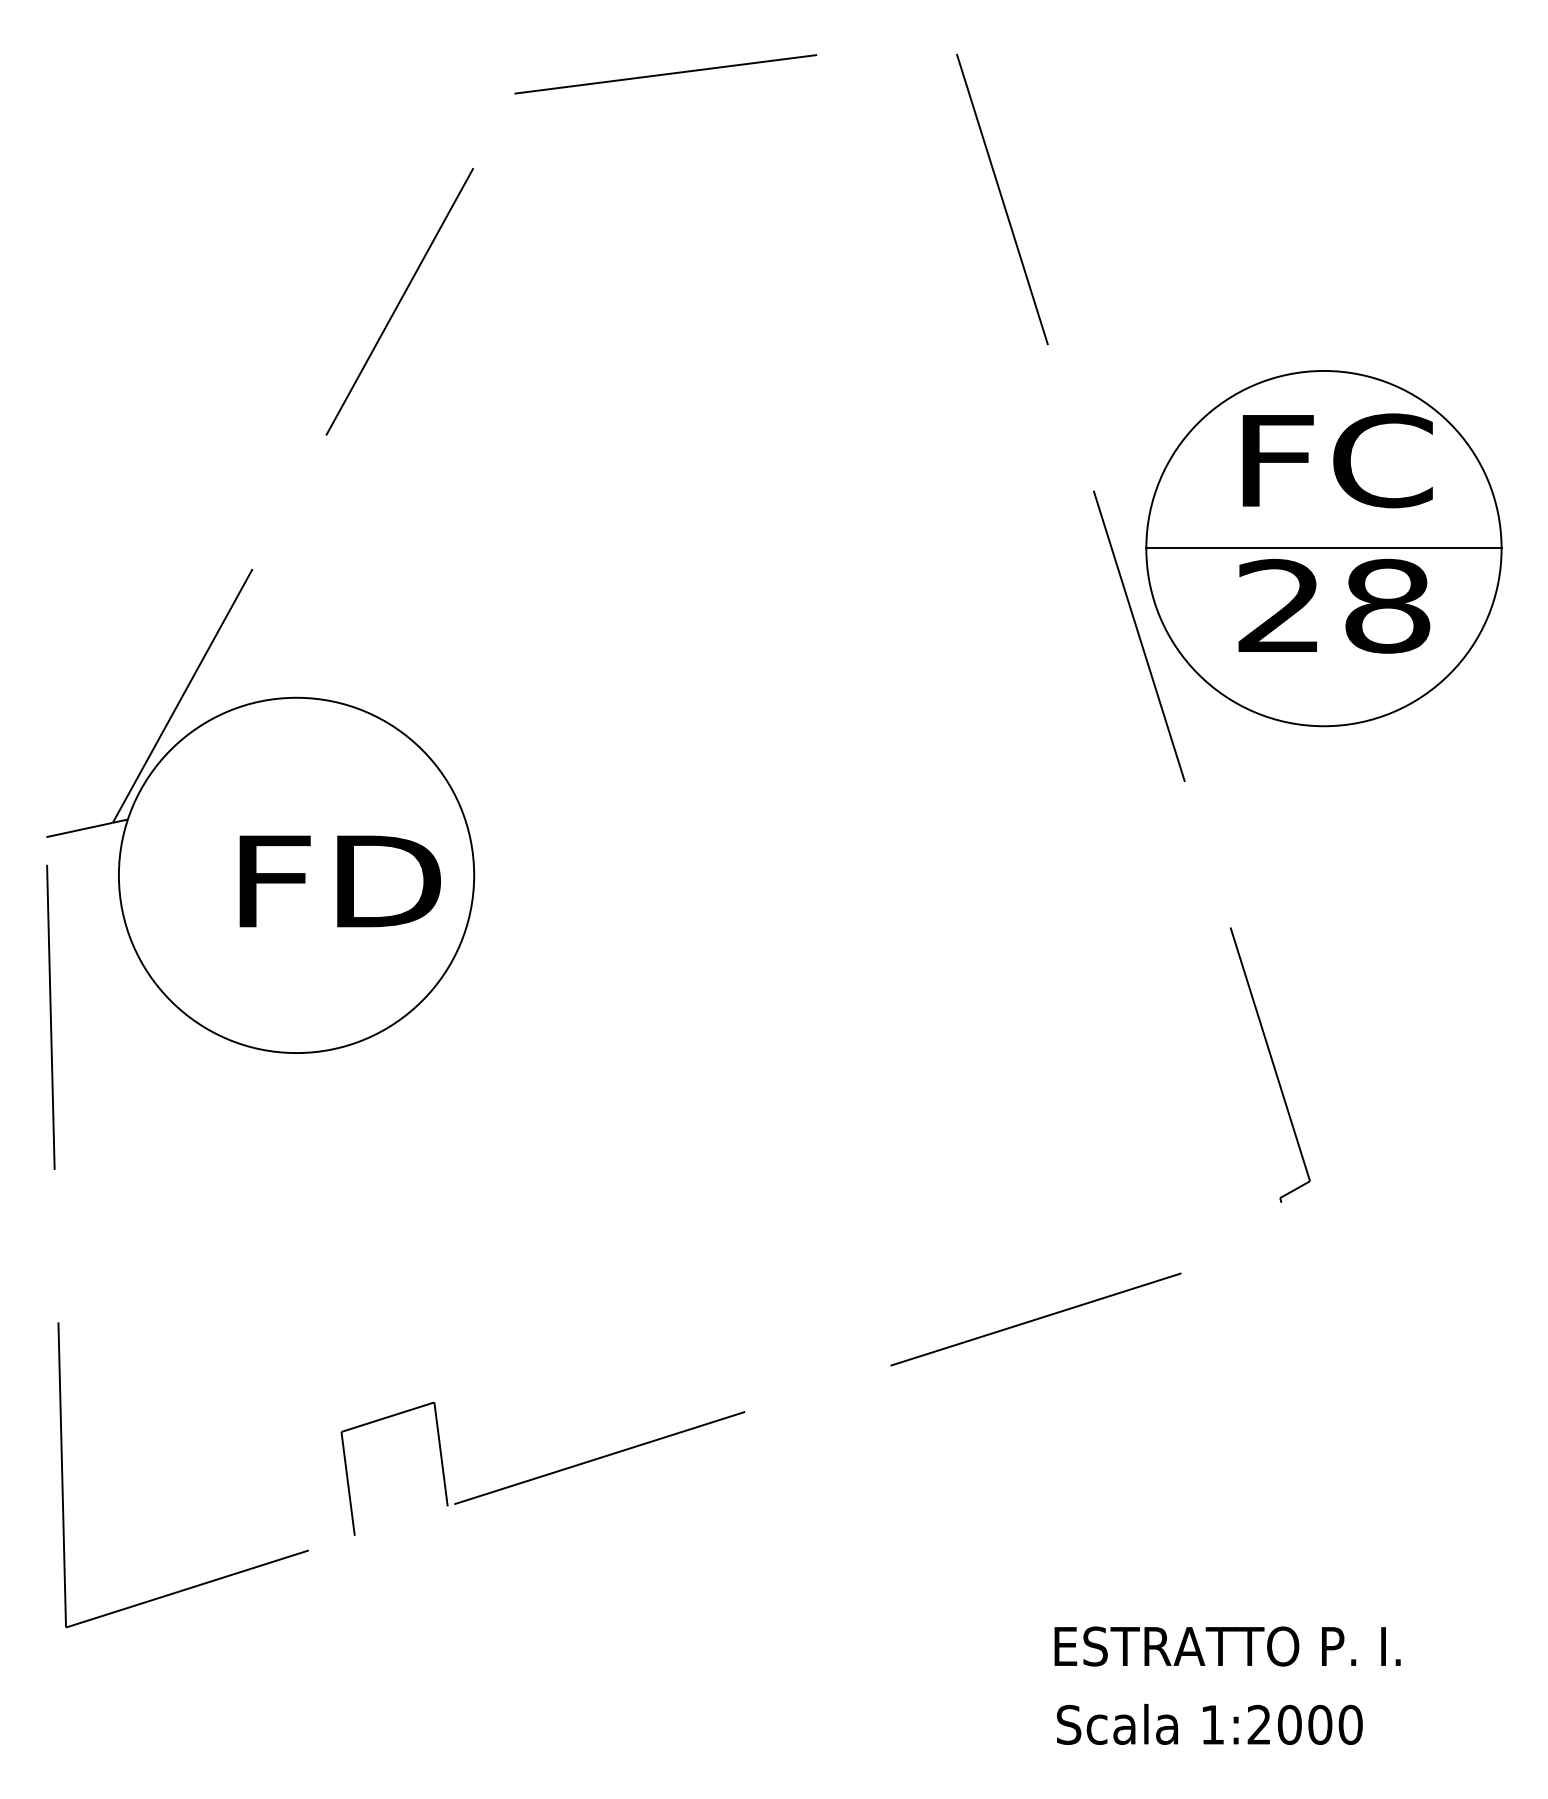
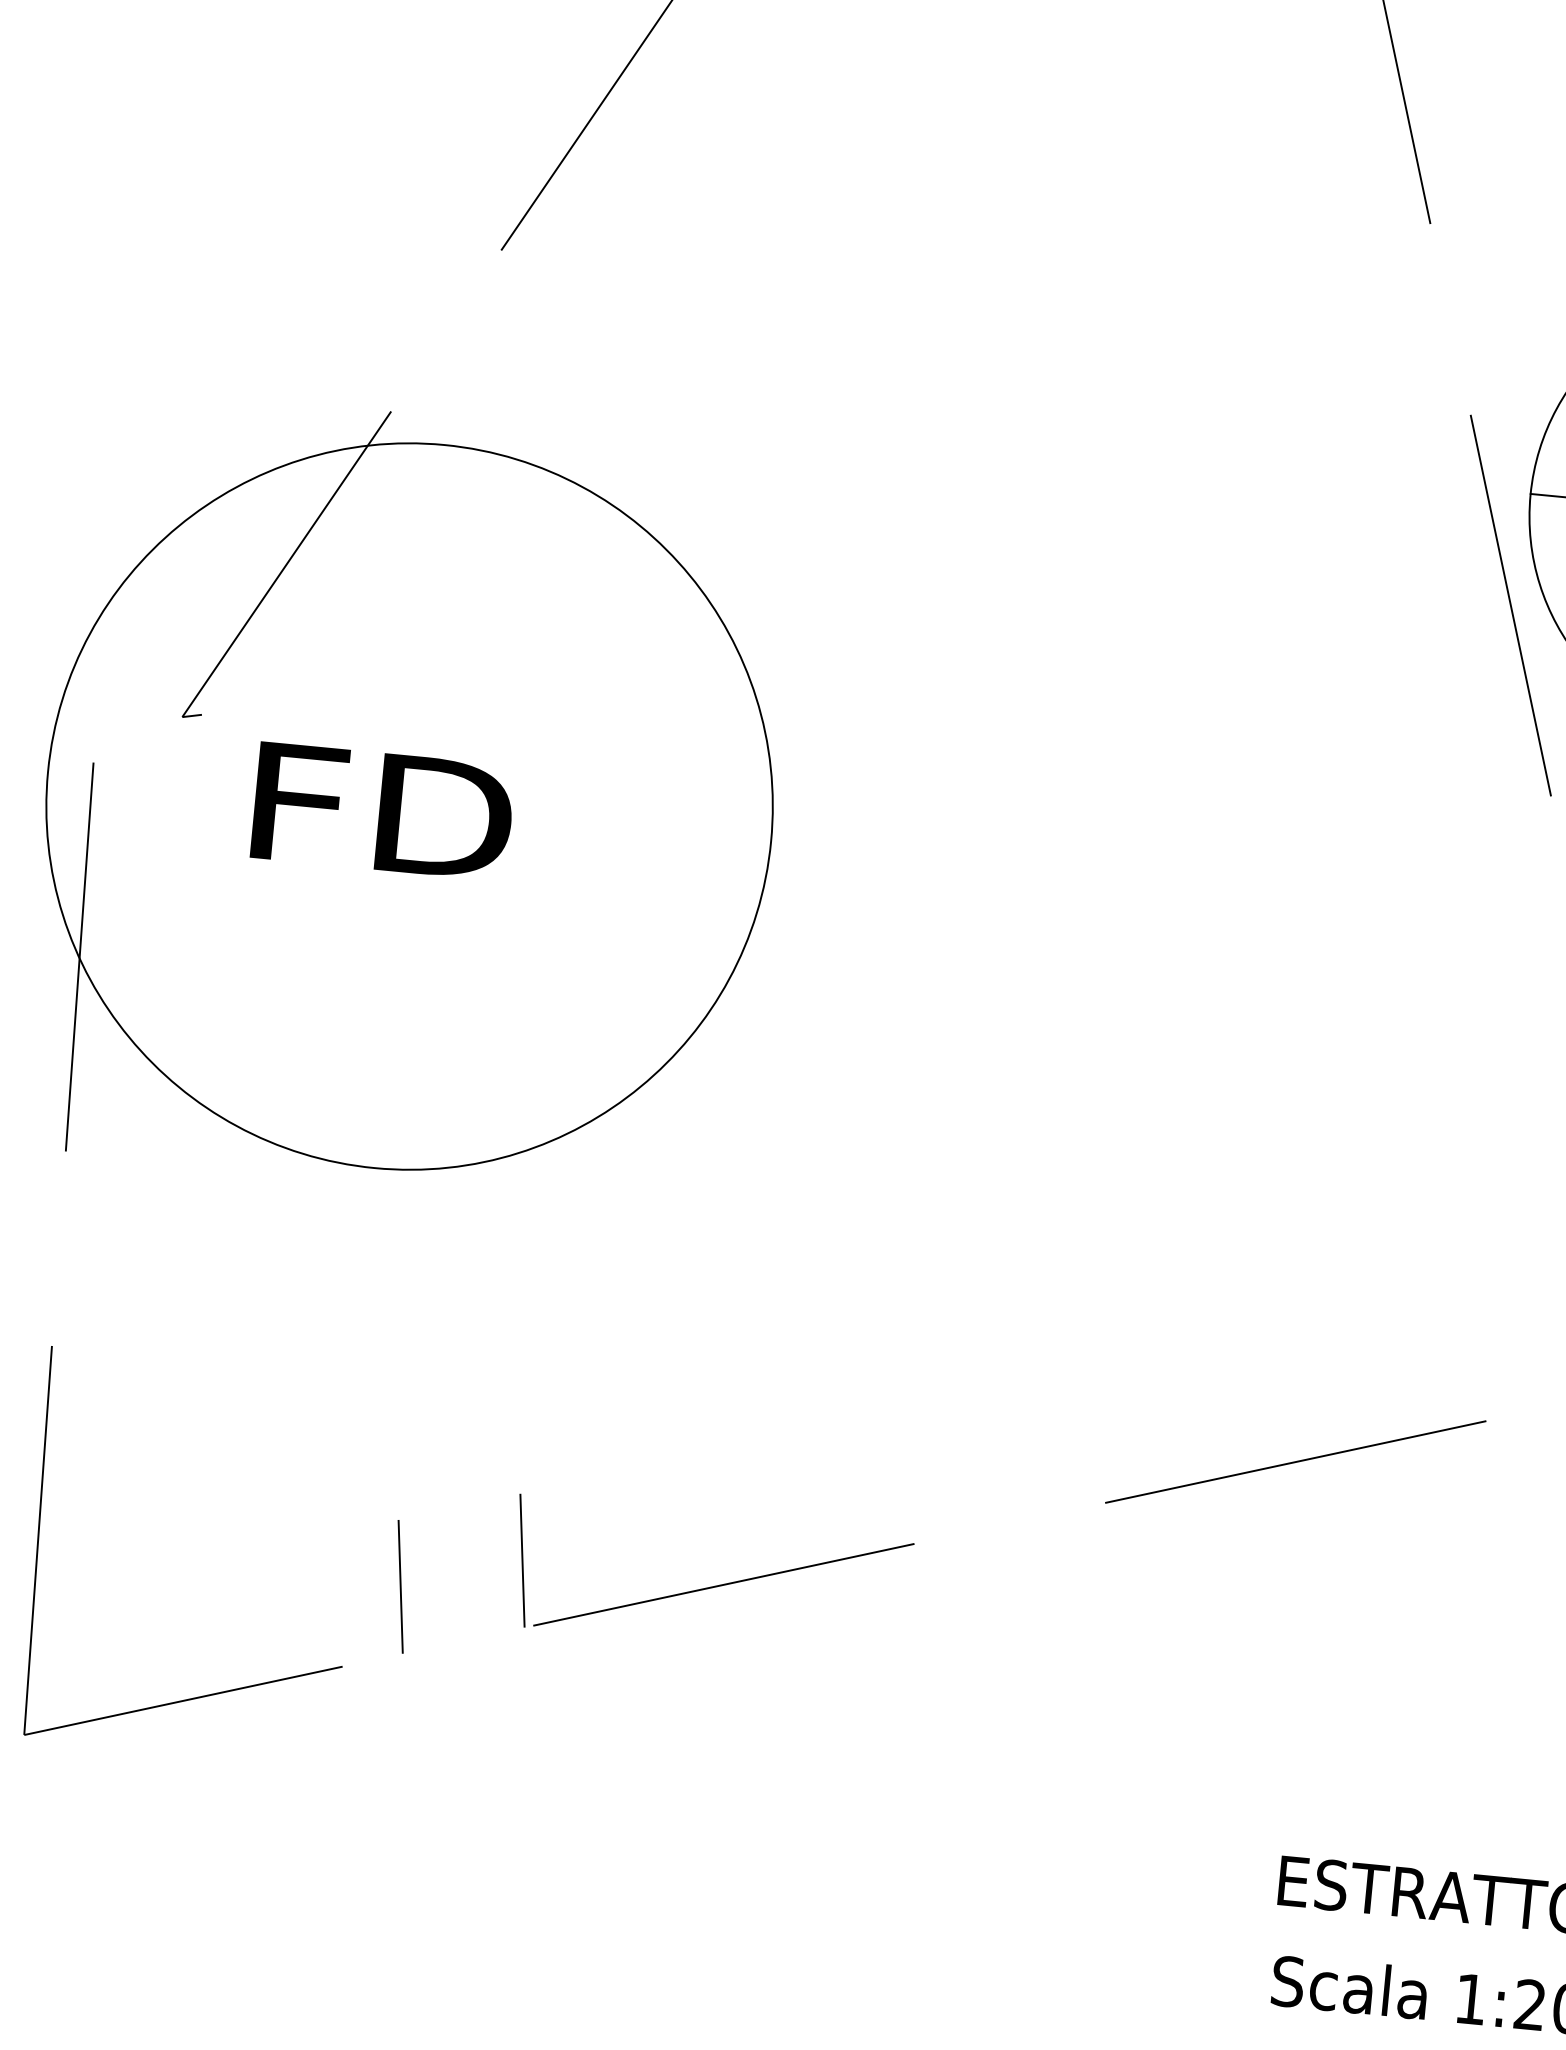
line: (79, 829) -> (139, 721), removed
circle: (296, 875) -> (409, 806), size x1.6
text: (339, 881) -> (382, 811), moved
line: (387, 1416) -> (459, 1505), removed

